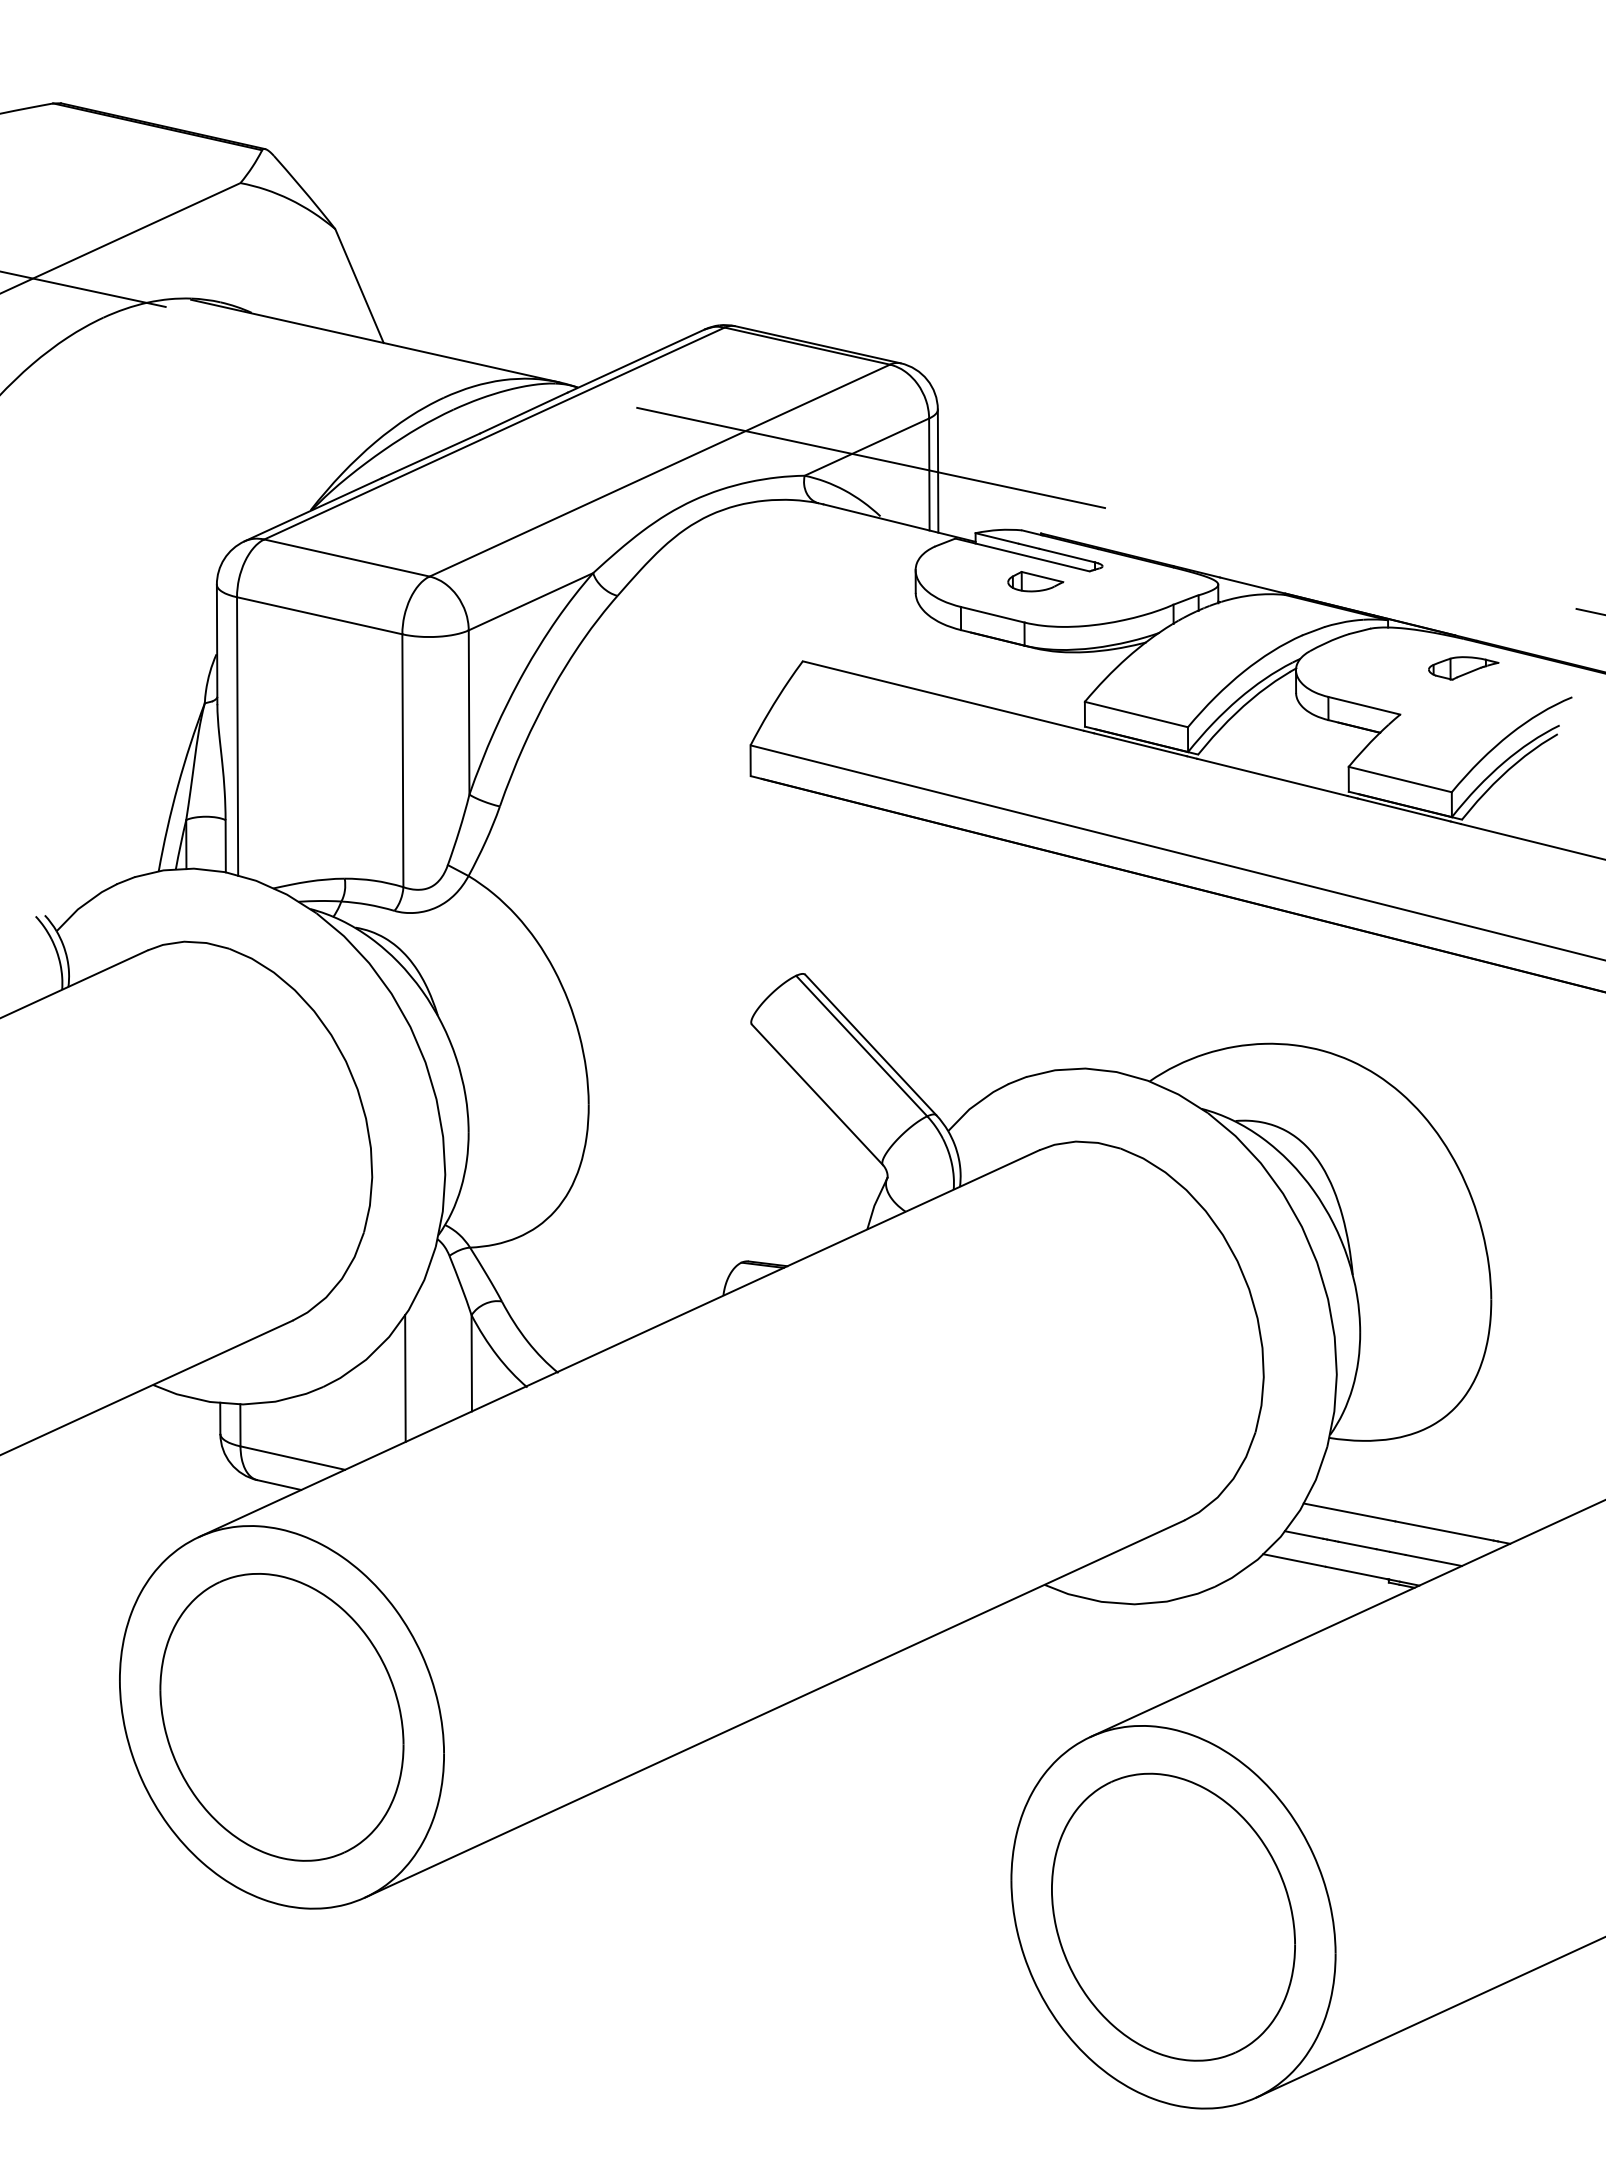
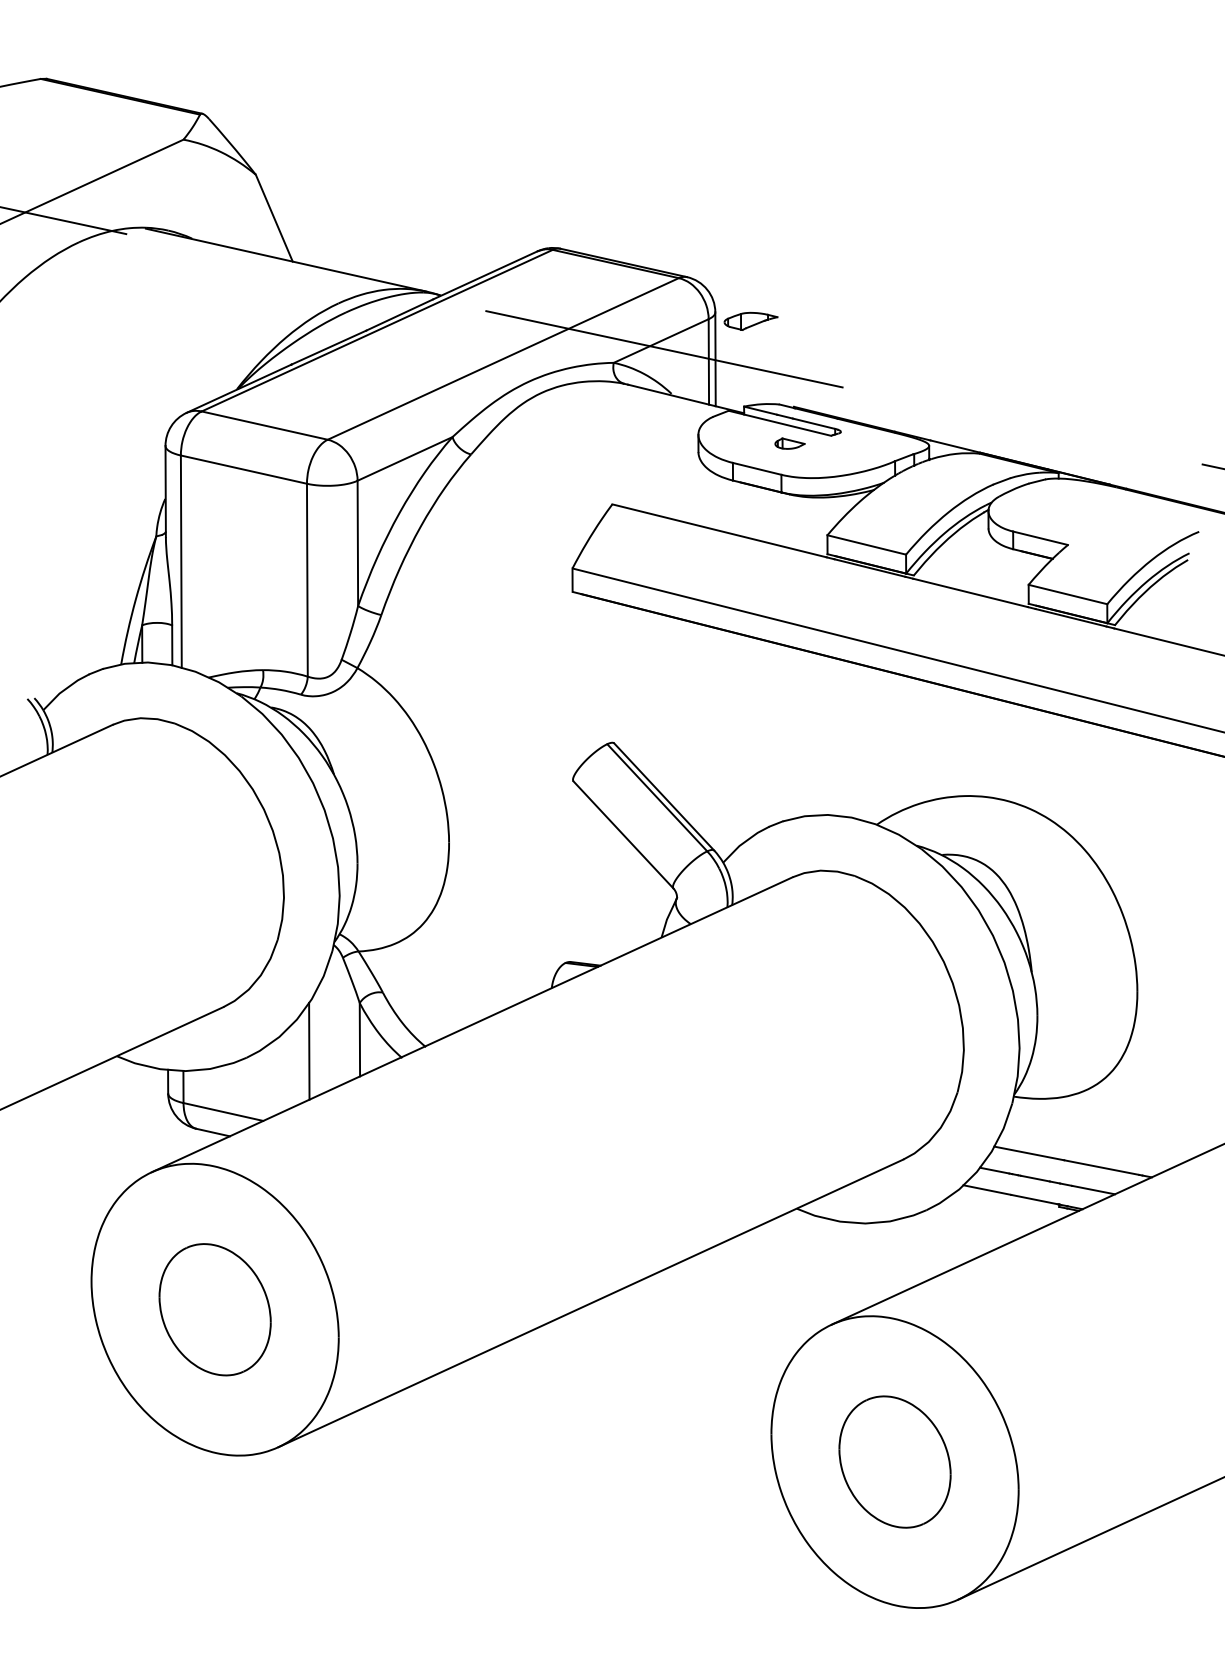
part: (1035, 581) -> (789, 443), size x0.7
part: (1463, 668) -> (750, 321), moved
part: (281, 1717) -> (214, 1309), size x0.6
part: (1173, 1916) -> (895, 1461), size x0.6

